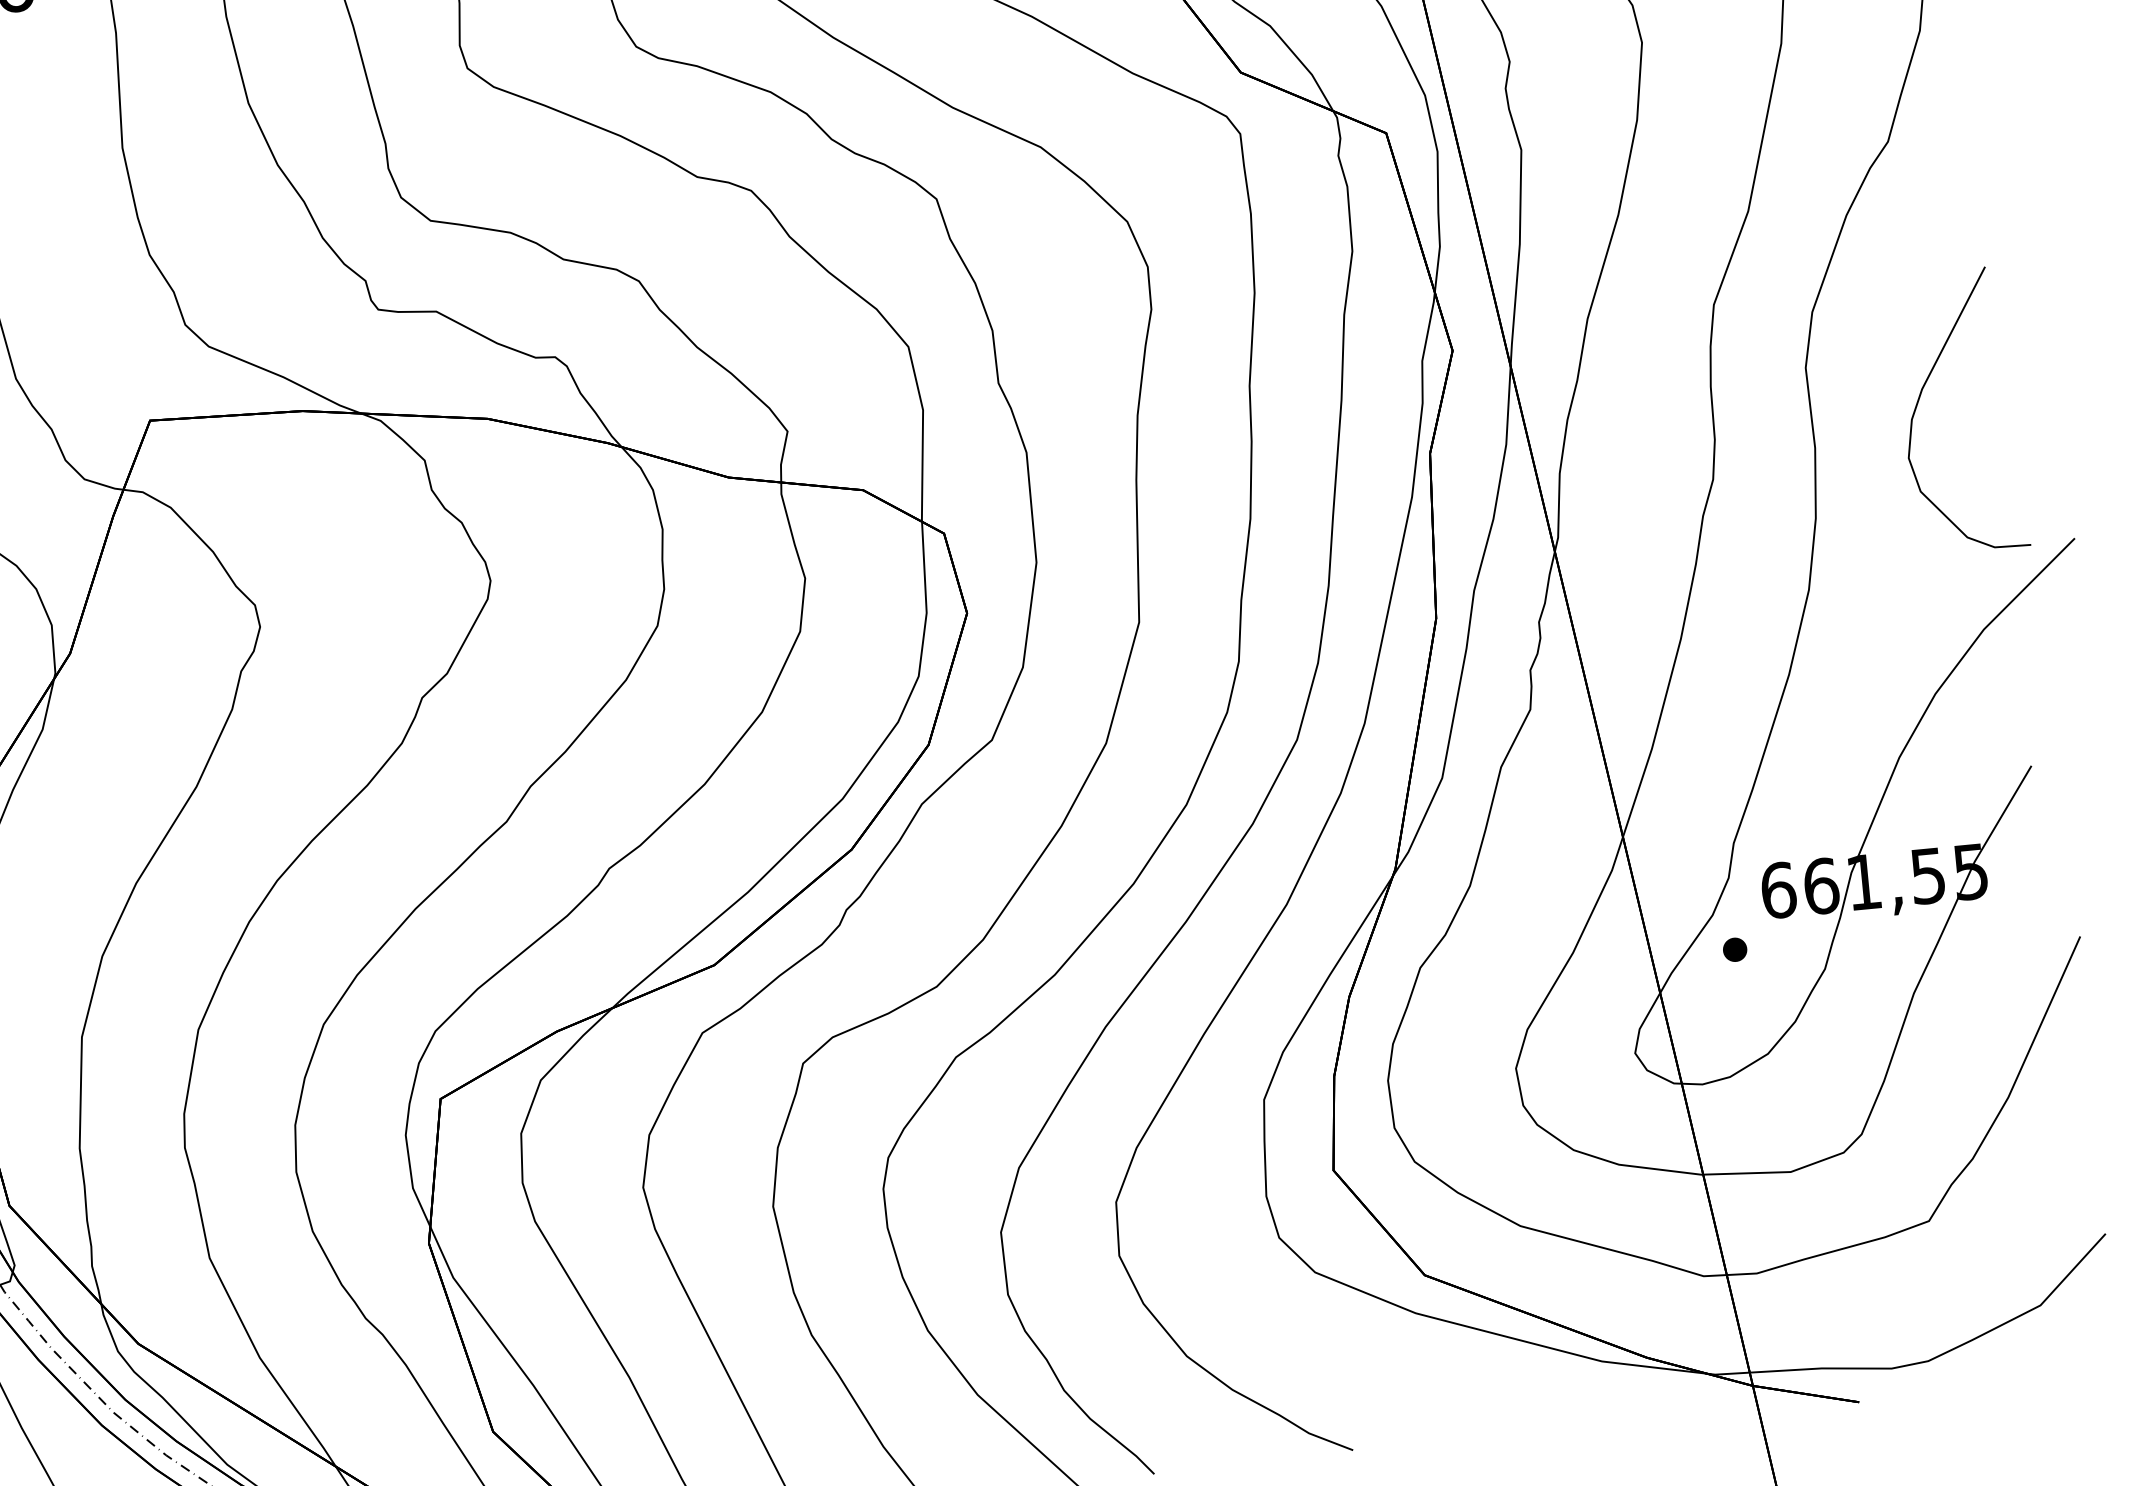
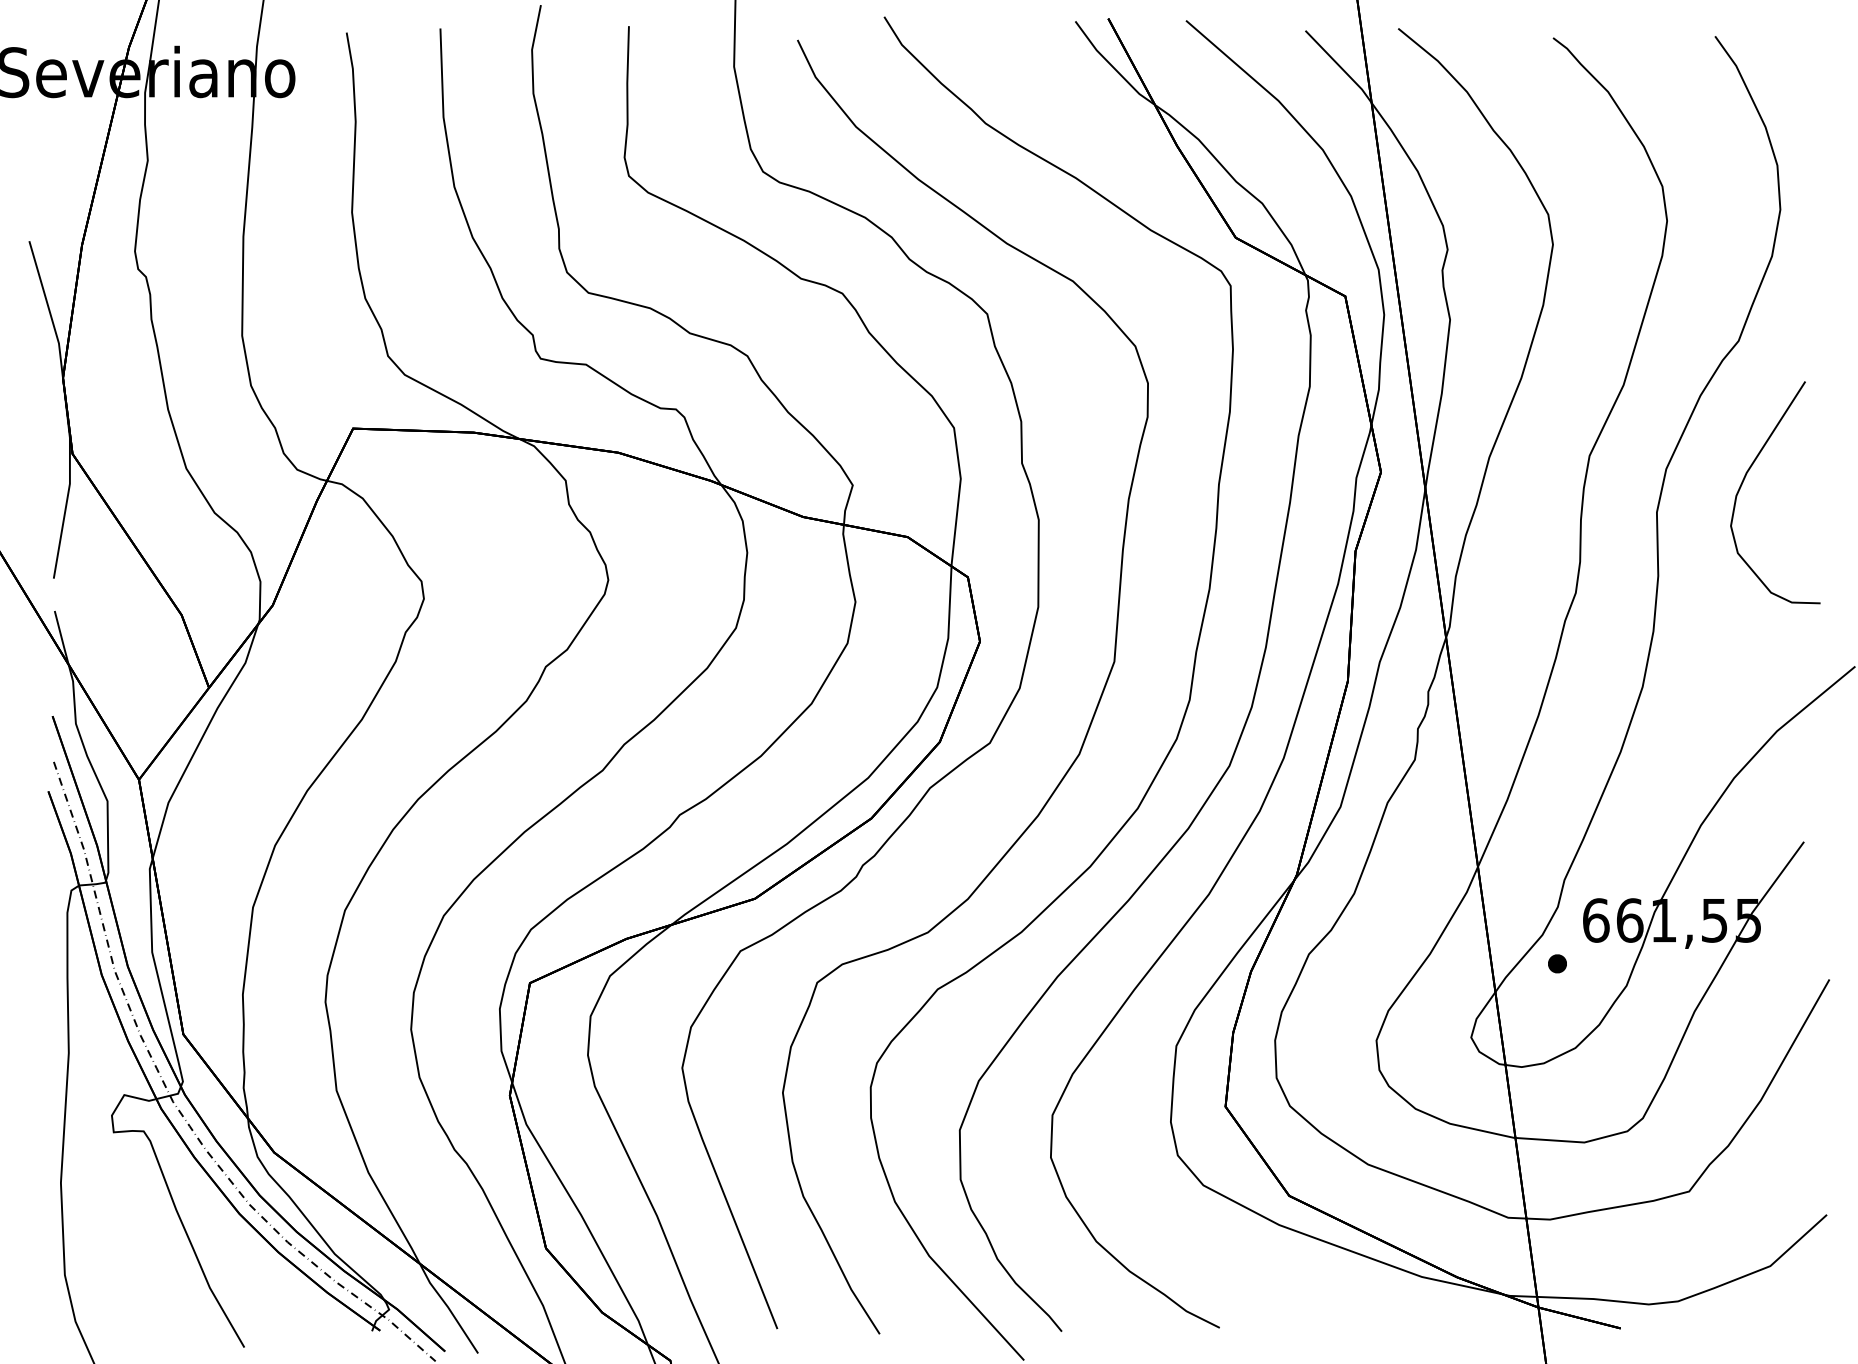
curve: (1921, 396) -> (1745, 478), moved

